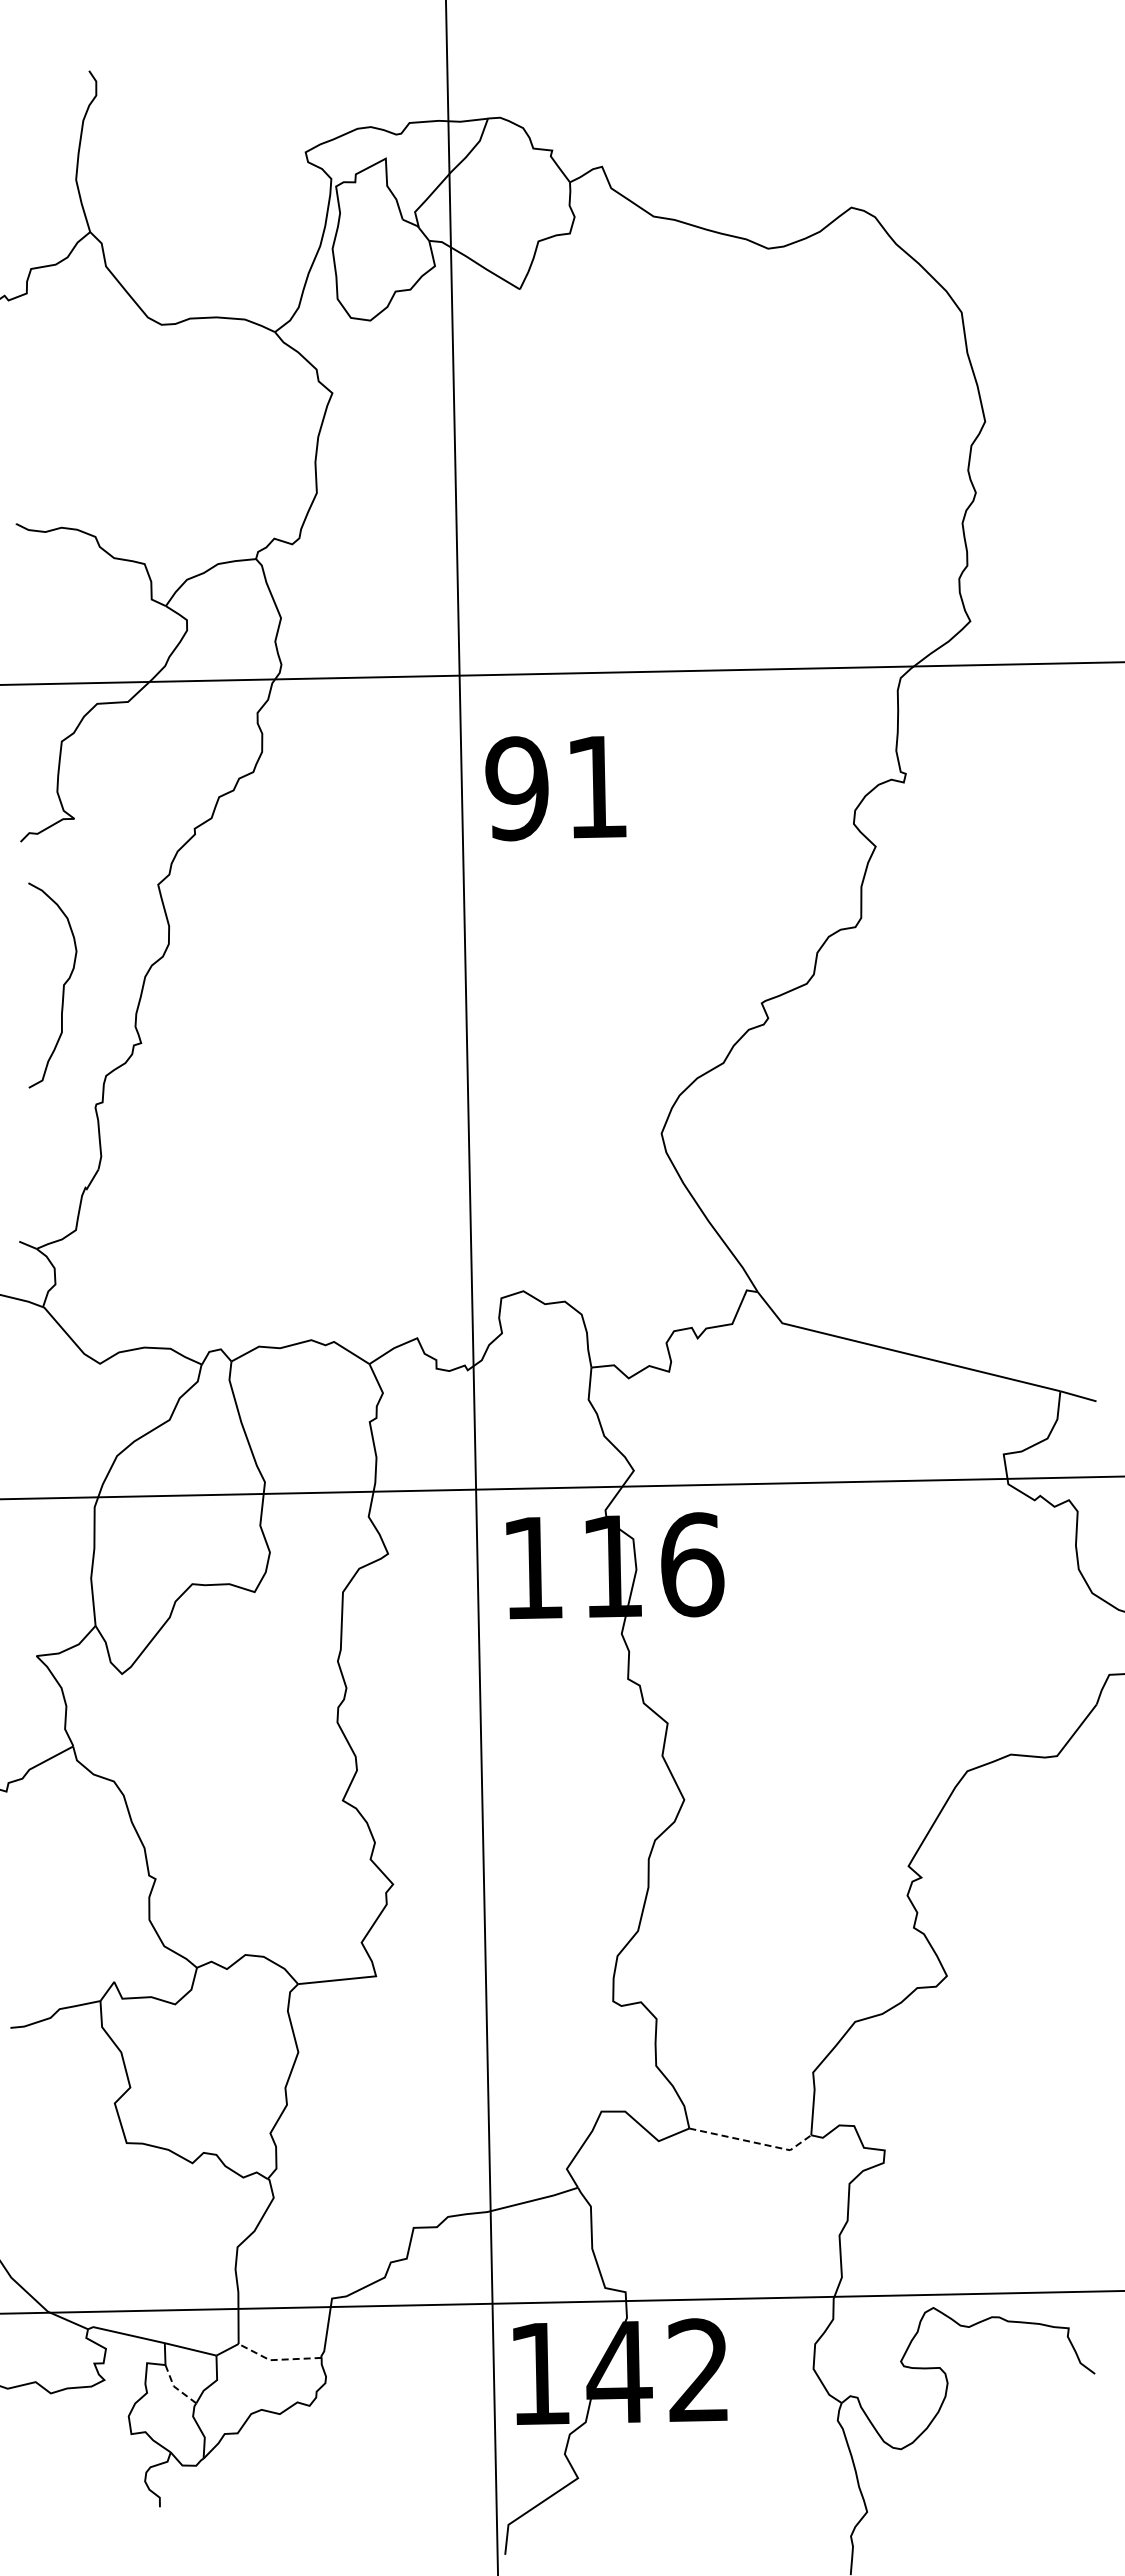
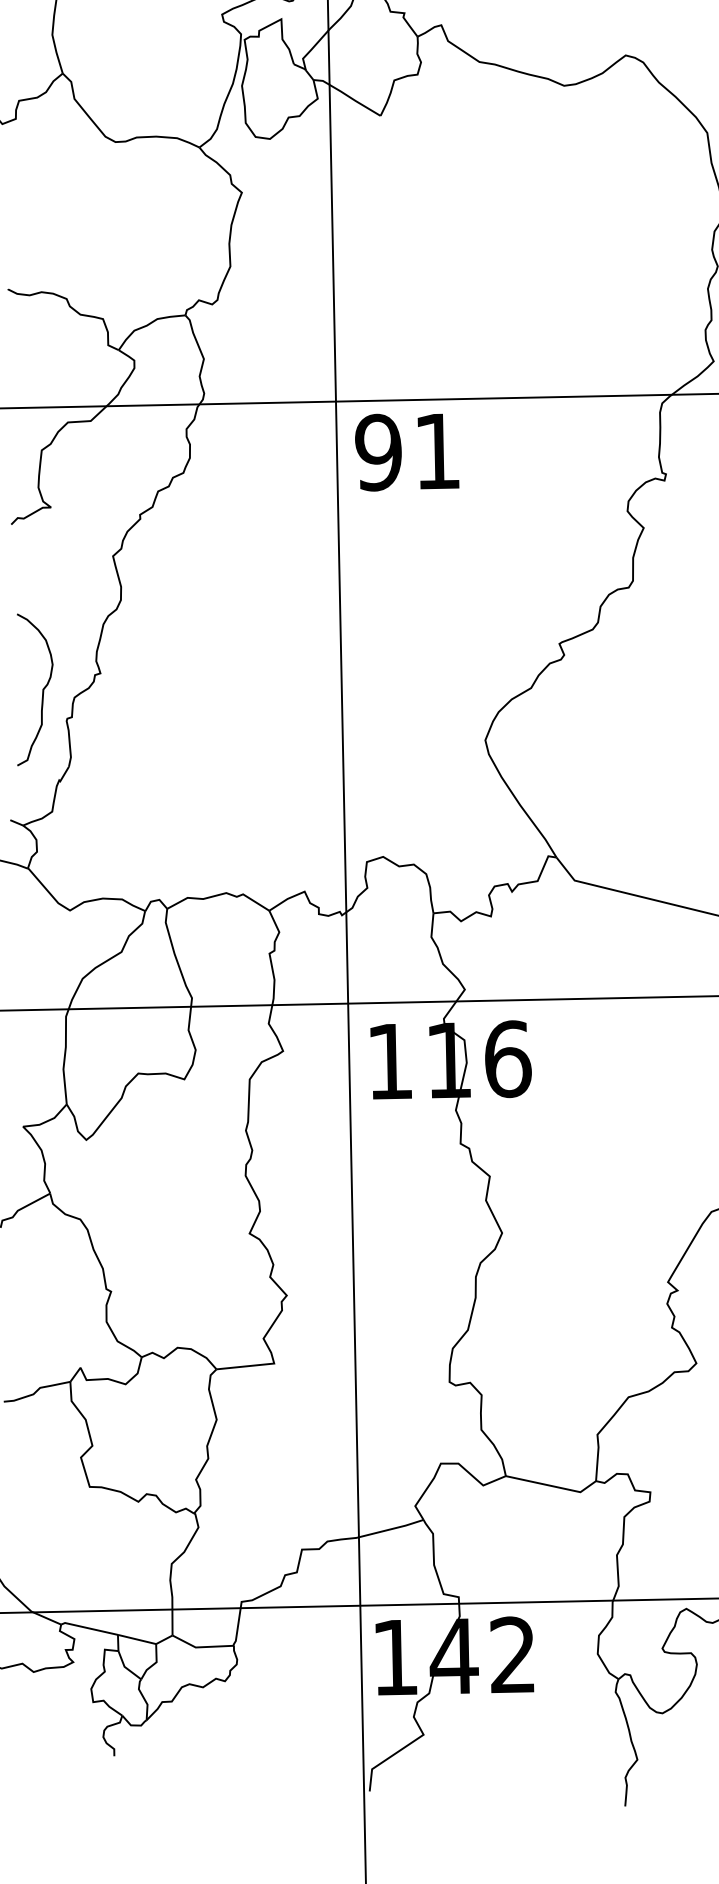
text: (555, 788) -> (406, 452), moved
curve: (62, 987) -> (42, 691), moved
line: (753, 2142) -> (553, 1486), dashed -> solid
line: (276, 2359) -> (200, 1646), dashed -> solid
line: (176, 2388) -> (126, 1668), dashed -> solid

